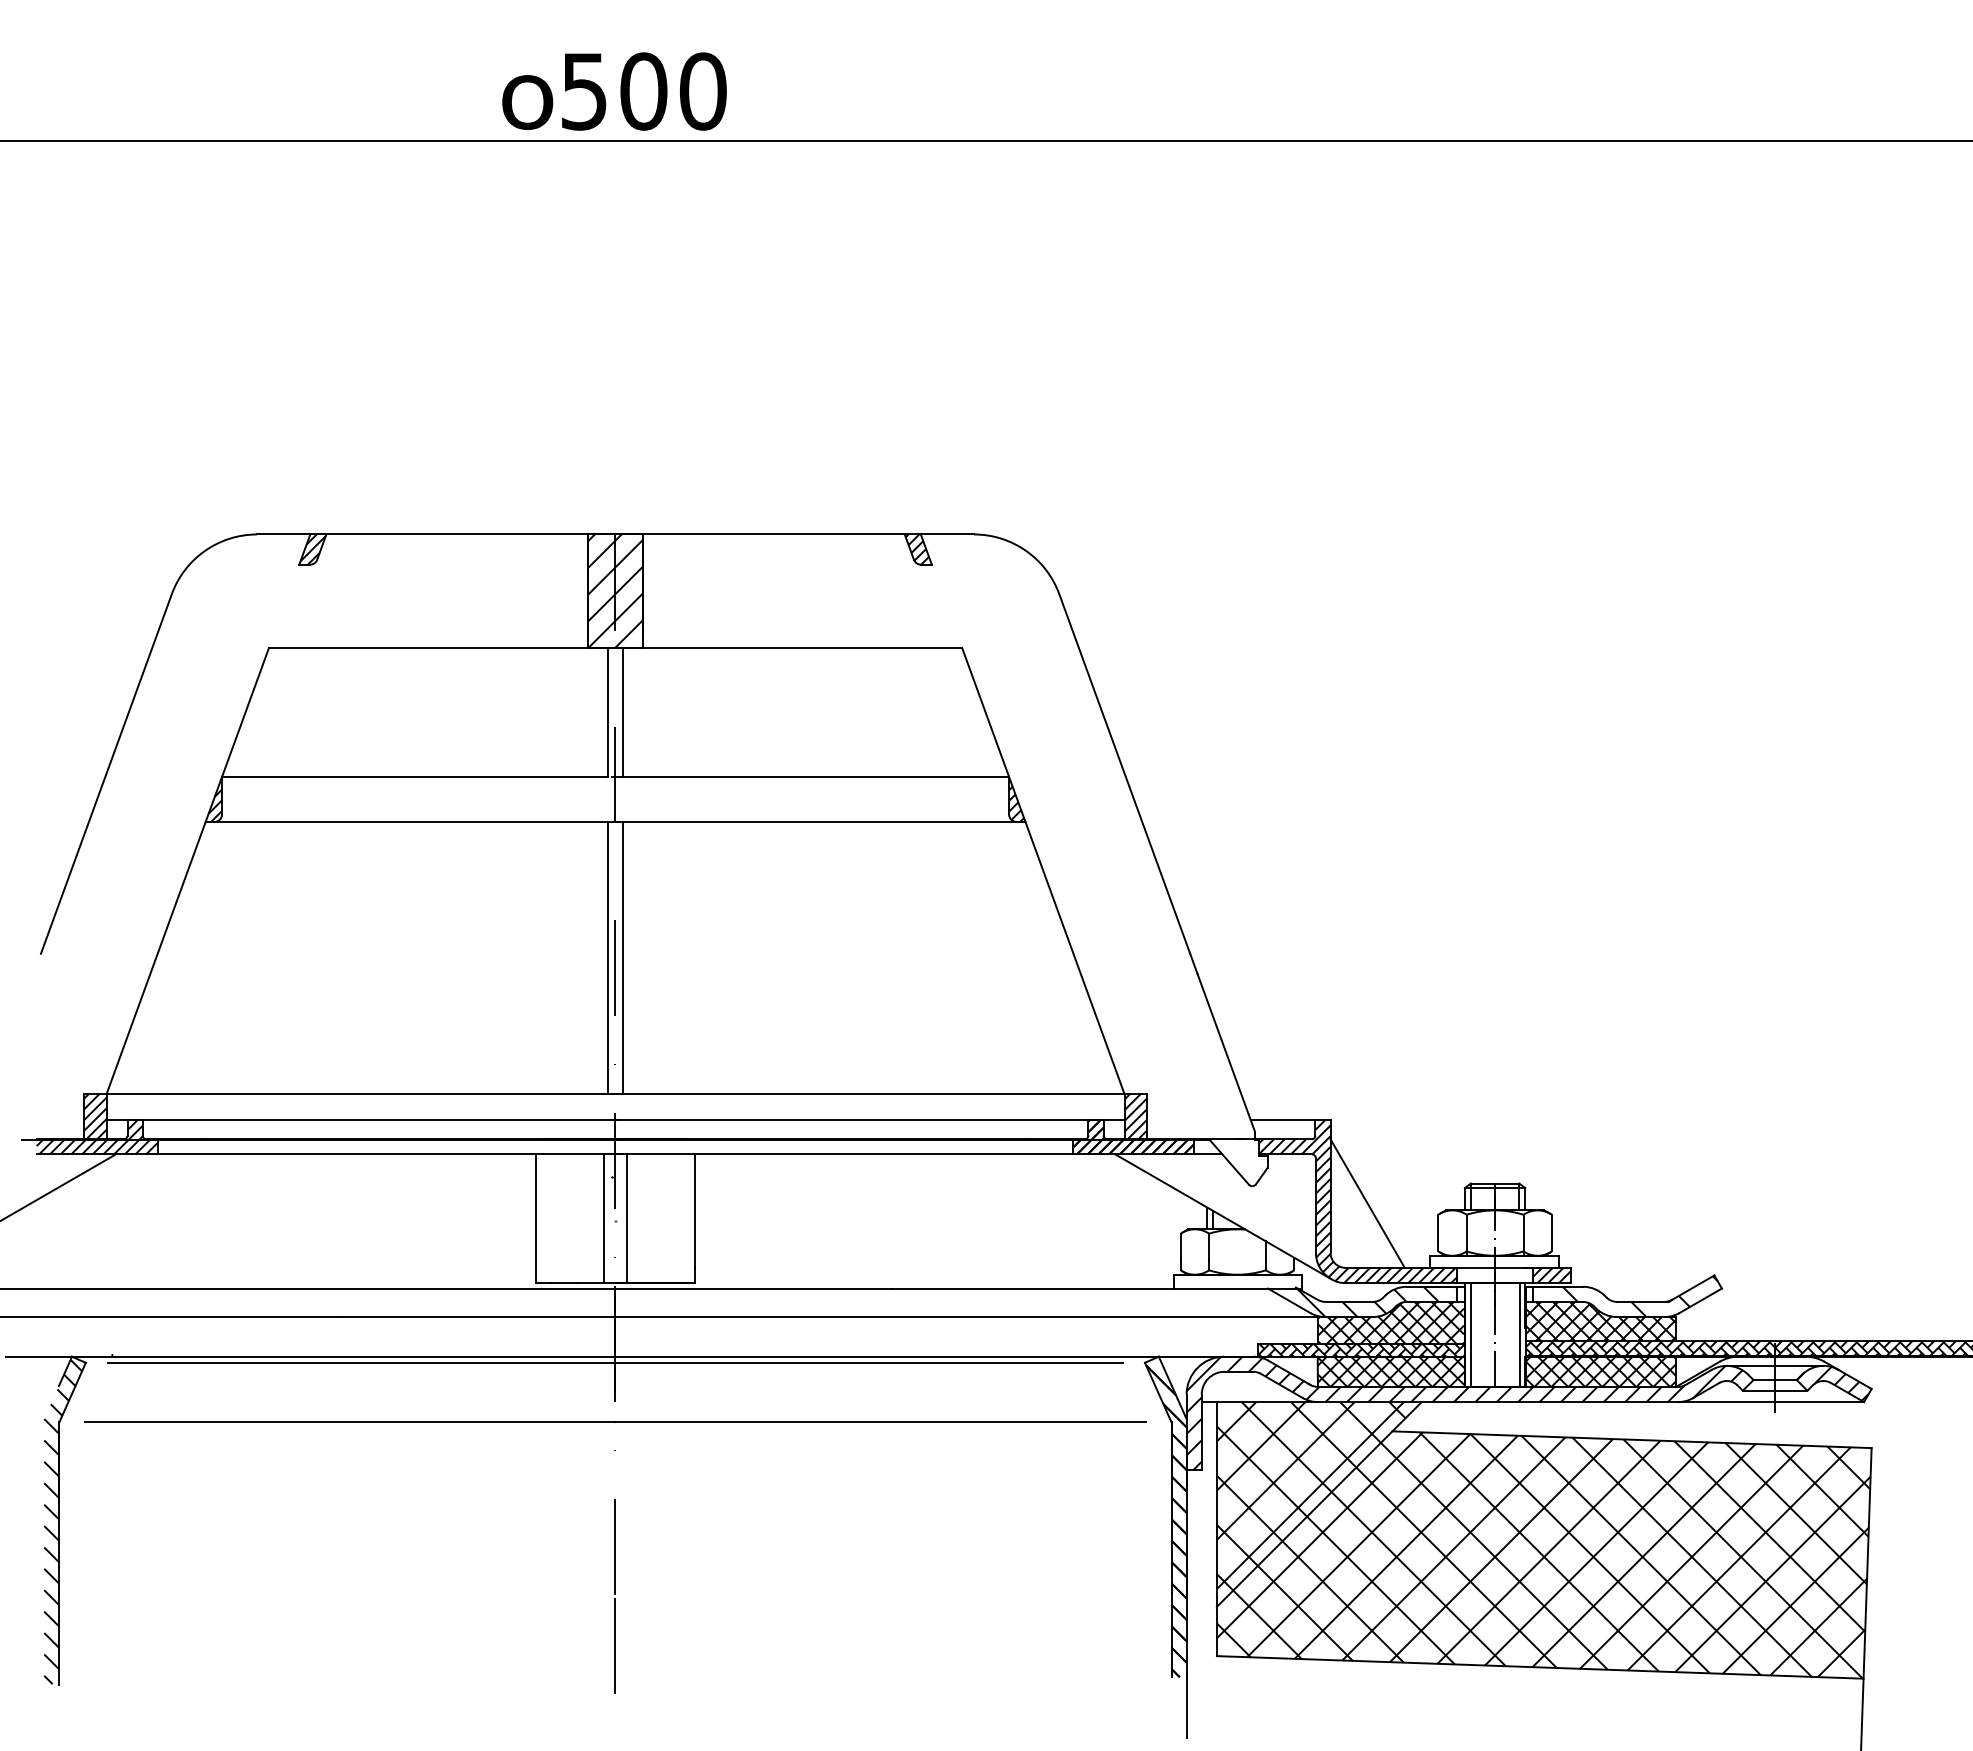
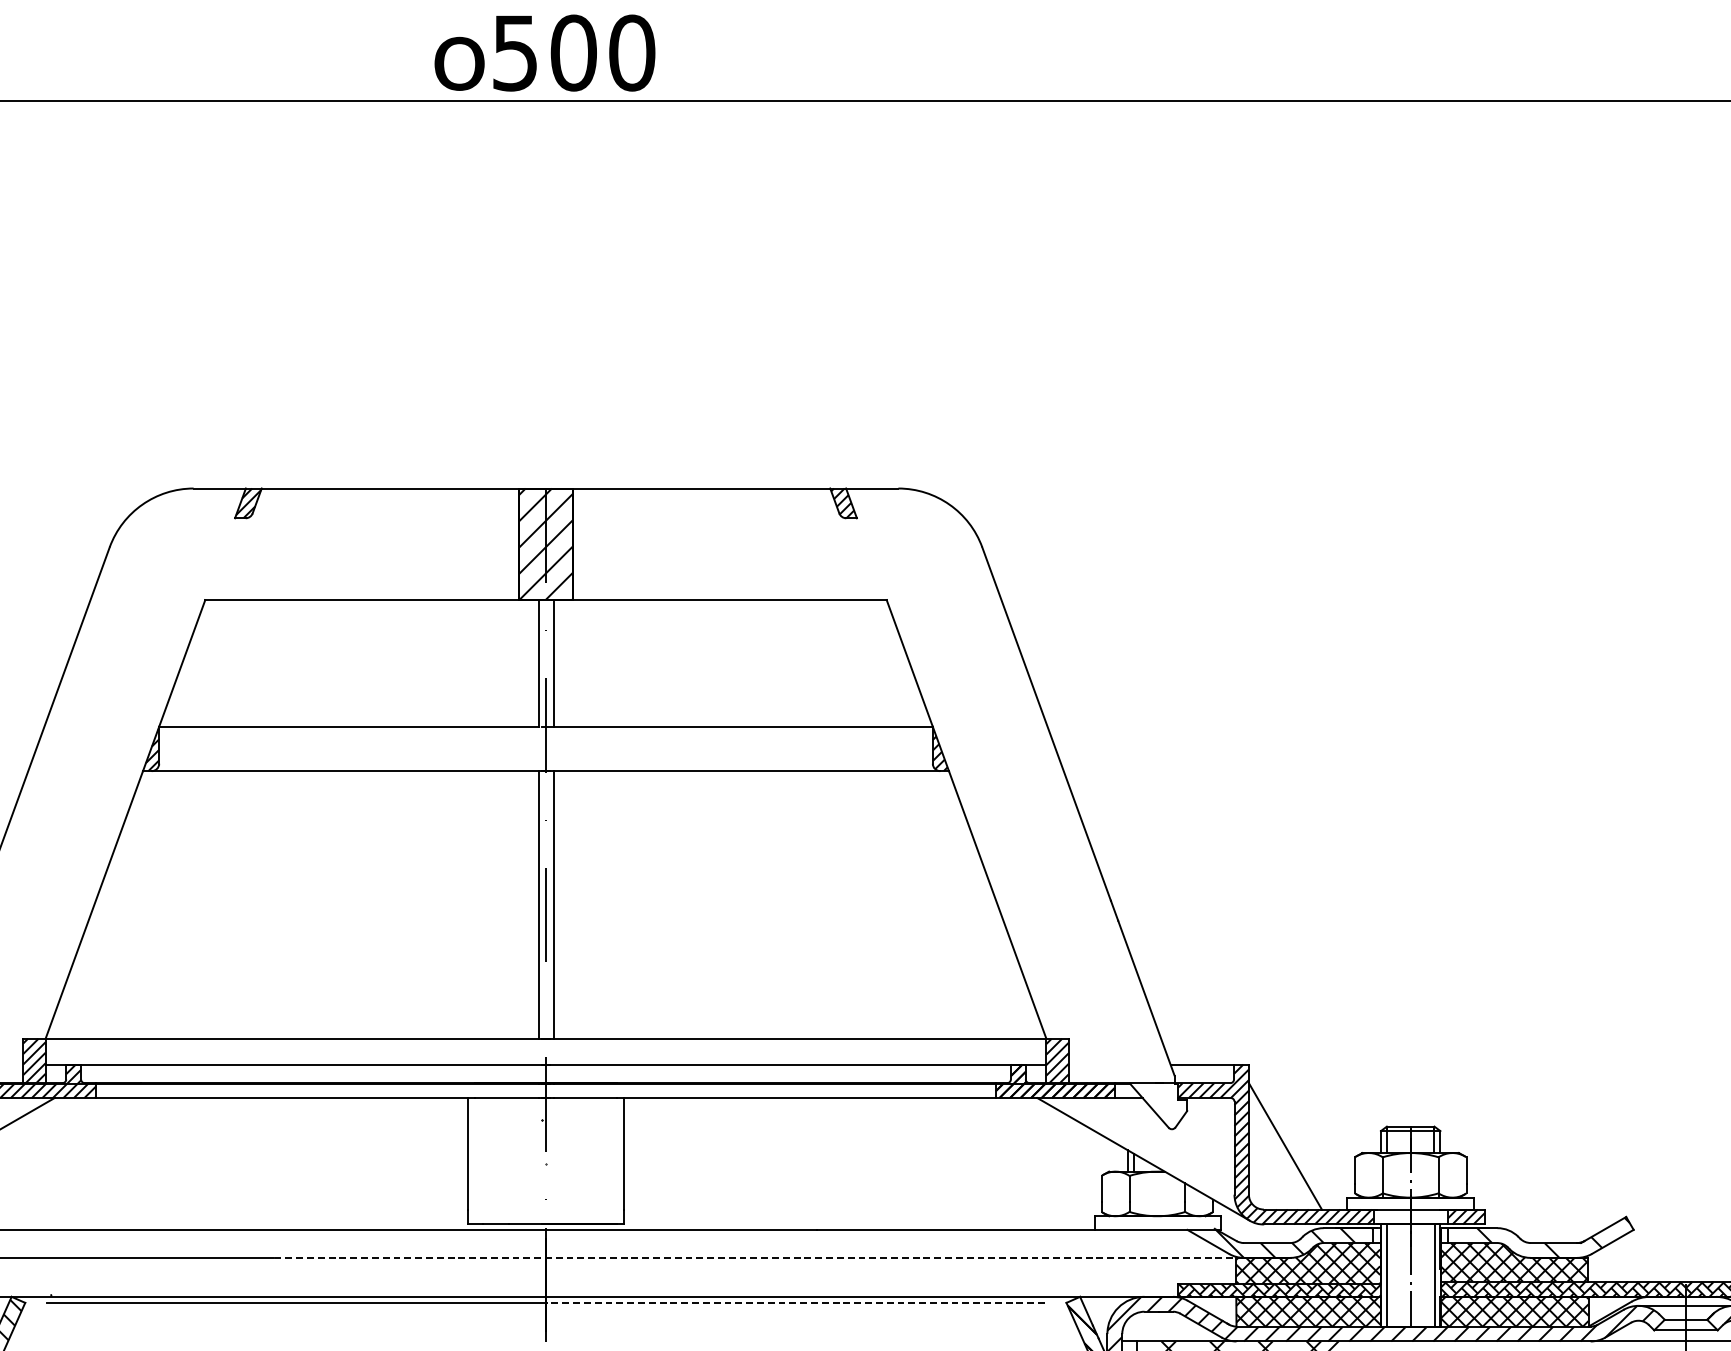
line: (604, 1218) -> (535, 1160), removed
line: (626, 1218) -> (556, 1160), removed
line: (831, 1317) -> (758, 1258), solid -> dashed
line: (869, 1362) -> (795, 1302), solid -> dashed

